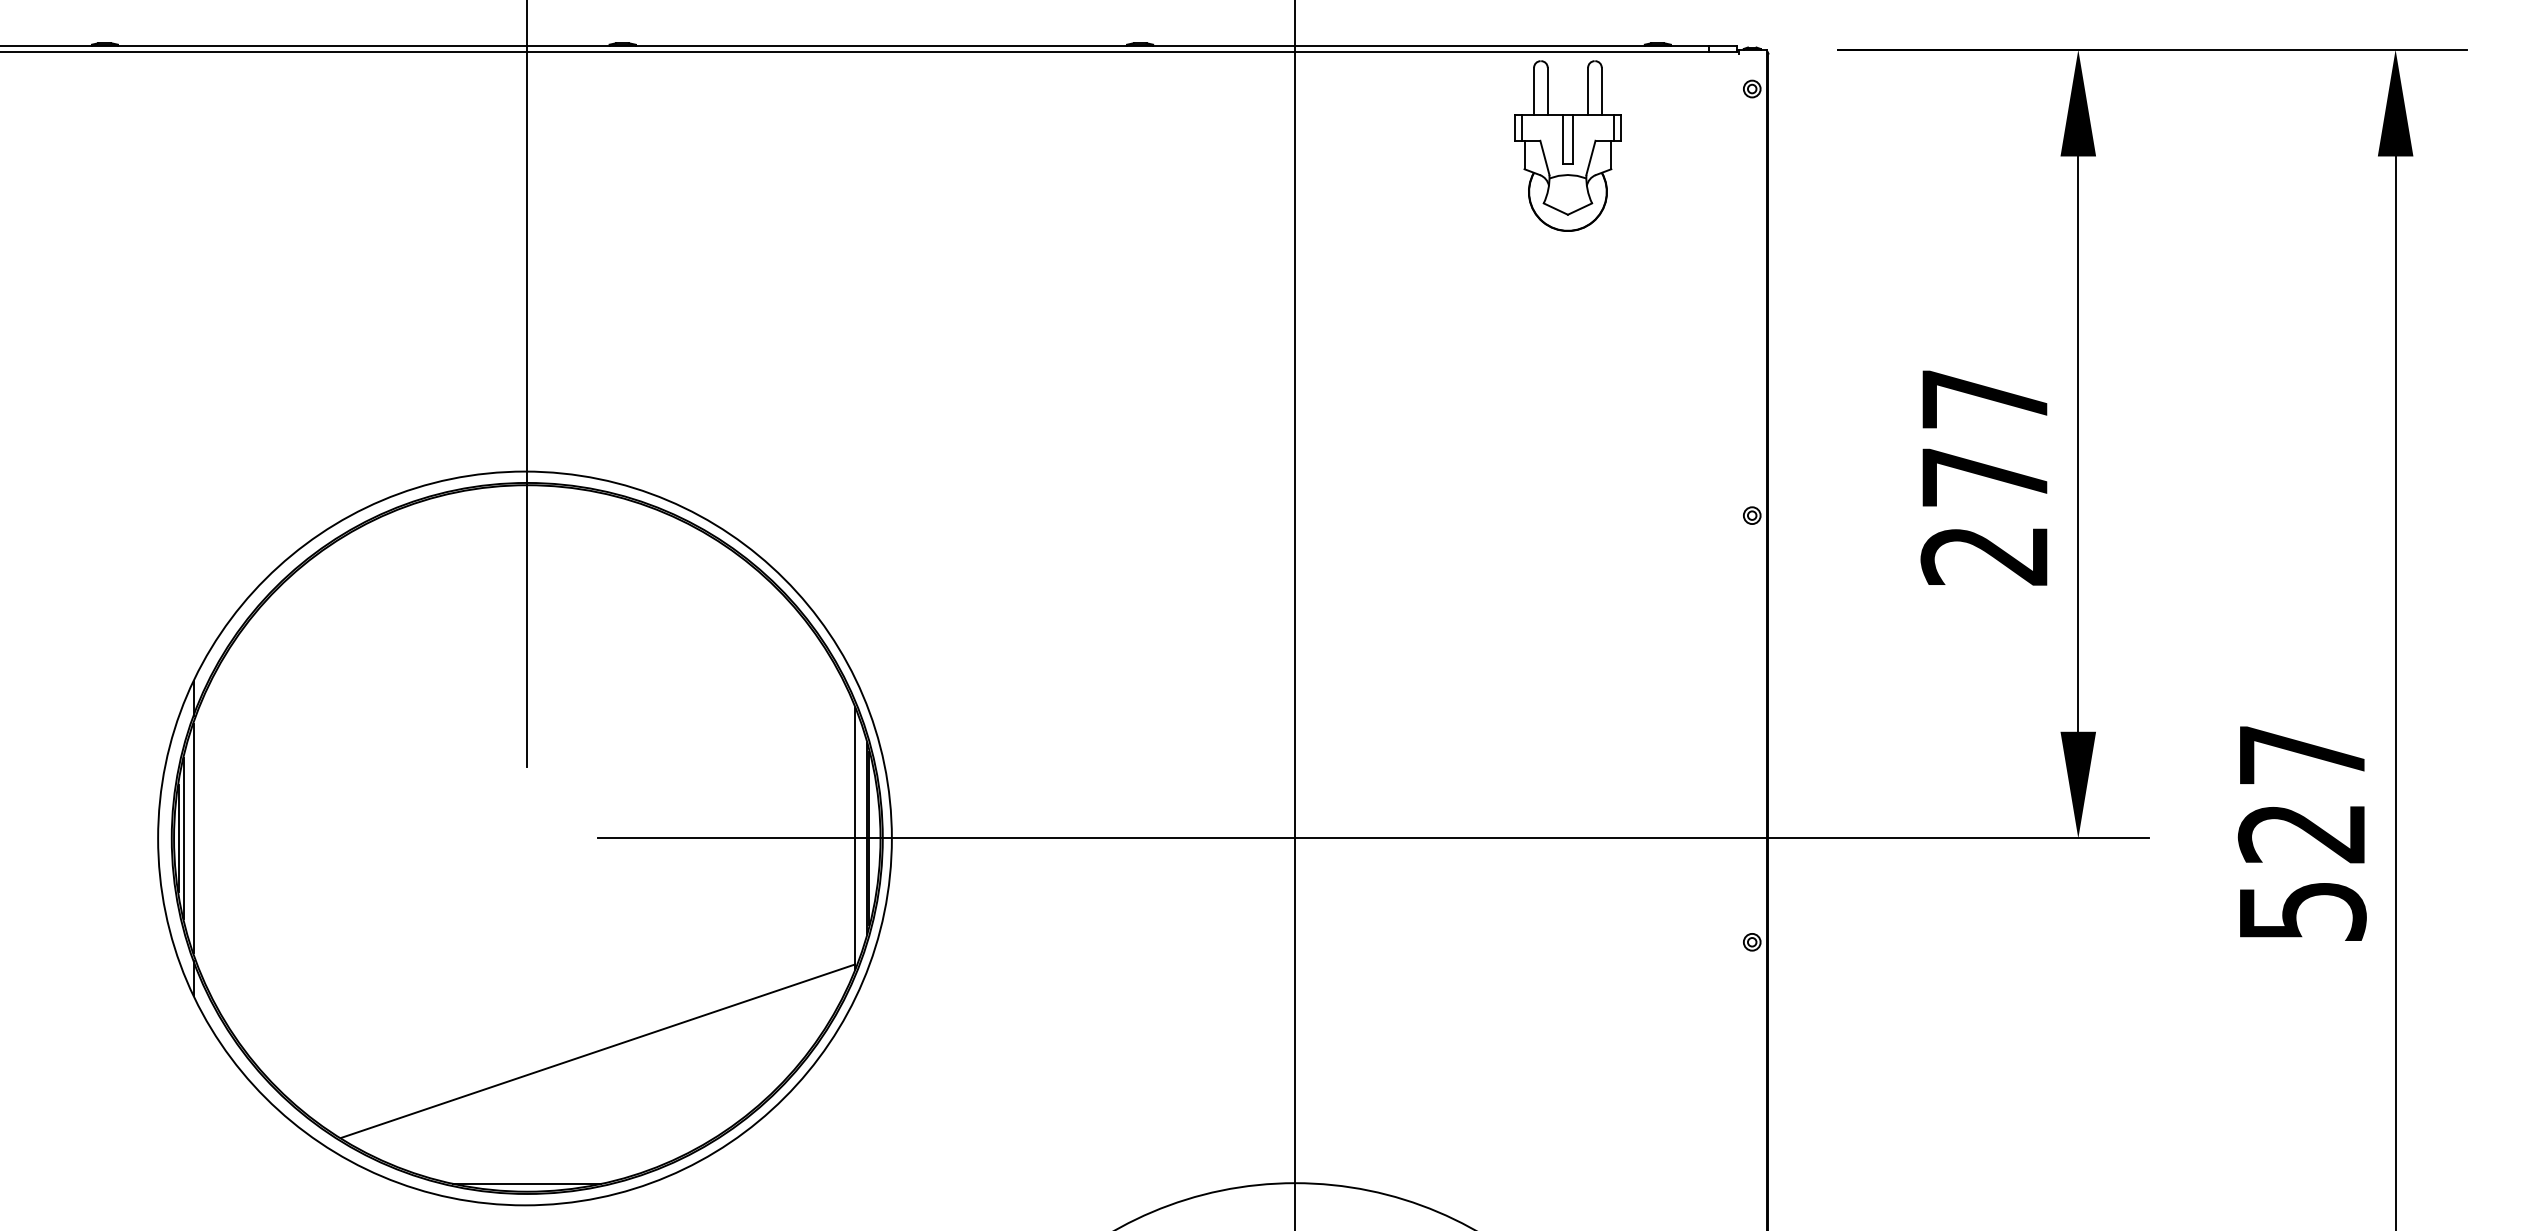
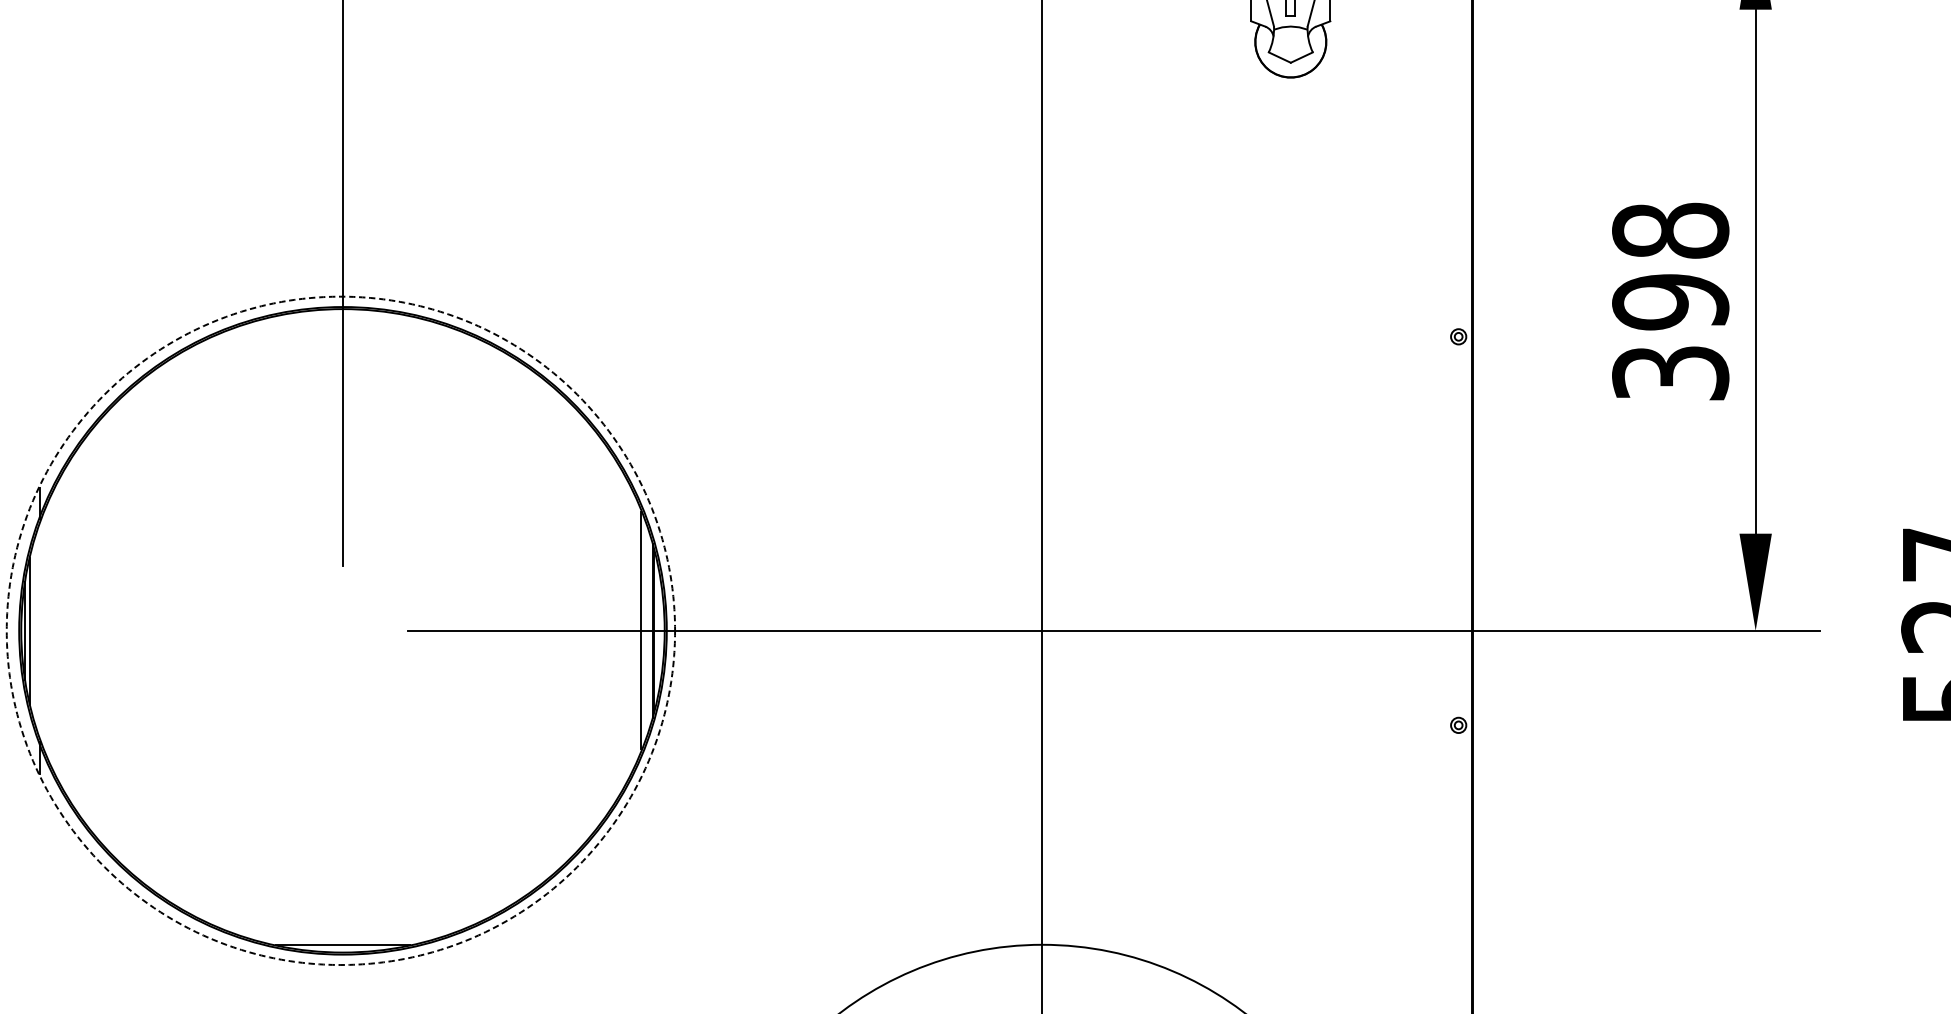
text: (1984, 476) -> (1670, 301), 277 -> 398
line: (194, 838) -> (39, 630), removed
circle: (524, 838) -> (340, 630), solid -> dashed
line: (598, 1050) -> (407, 823), removed

